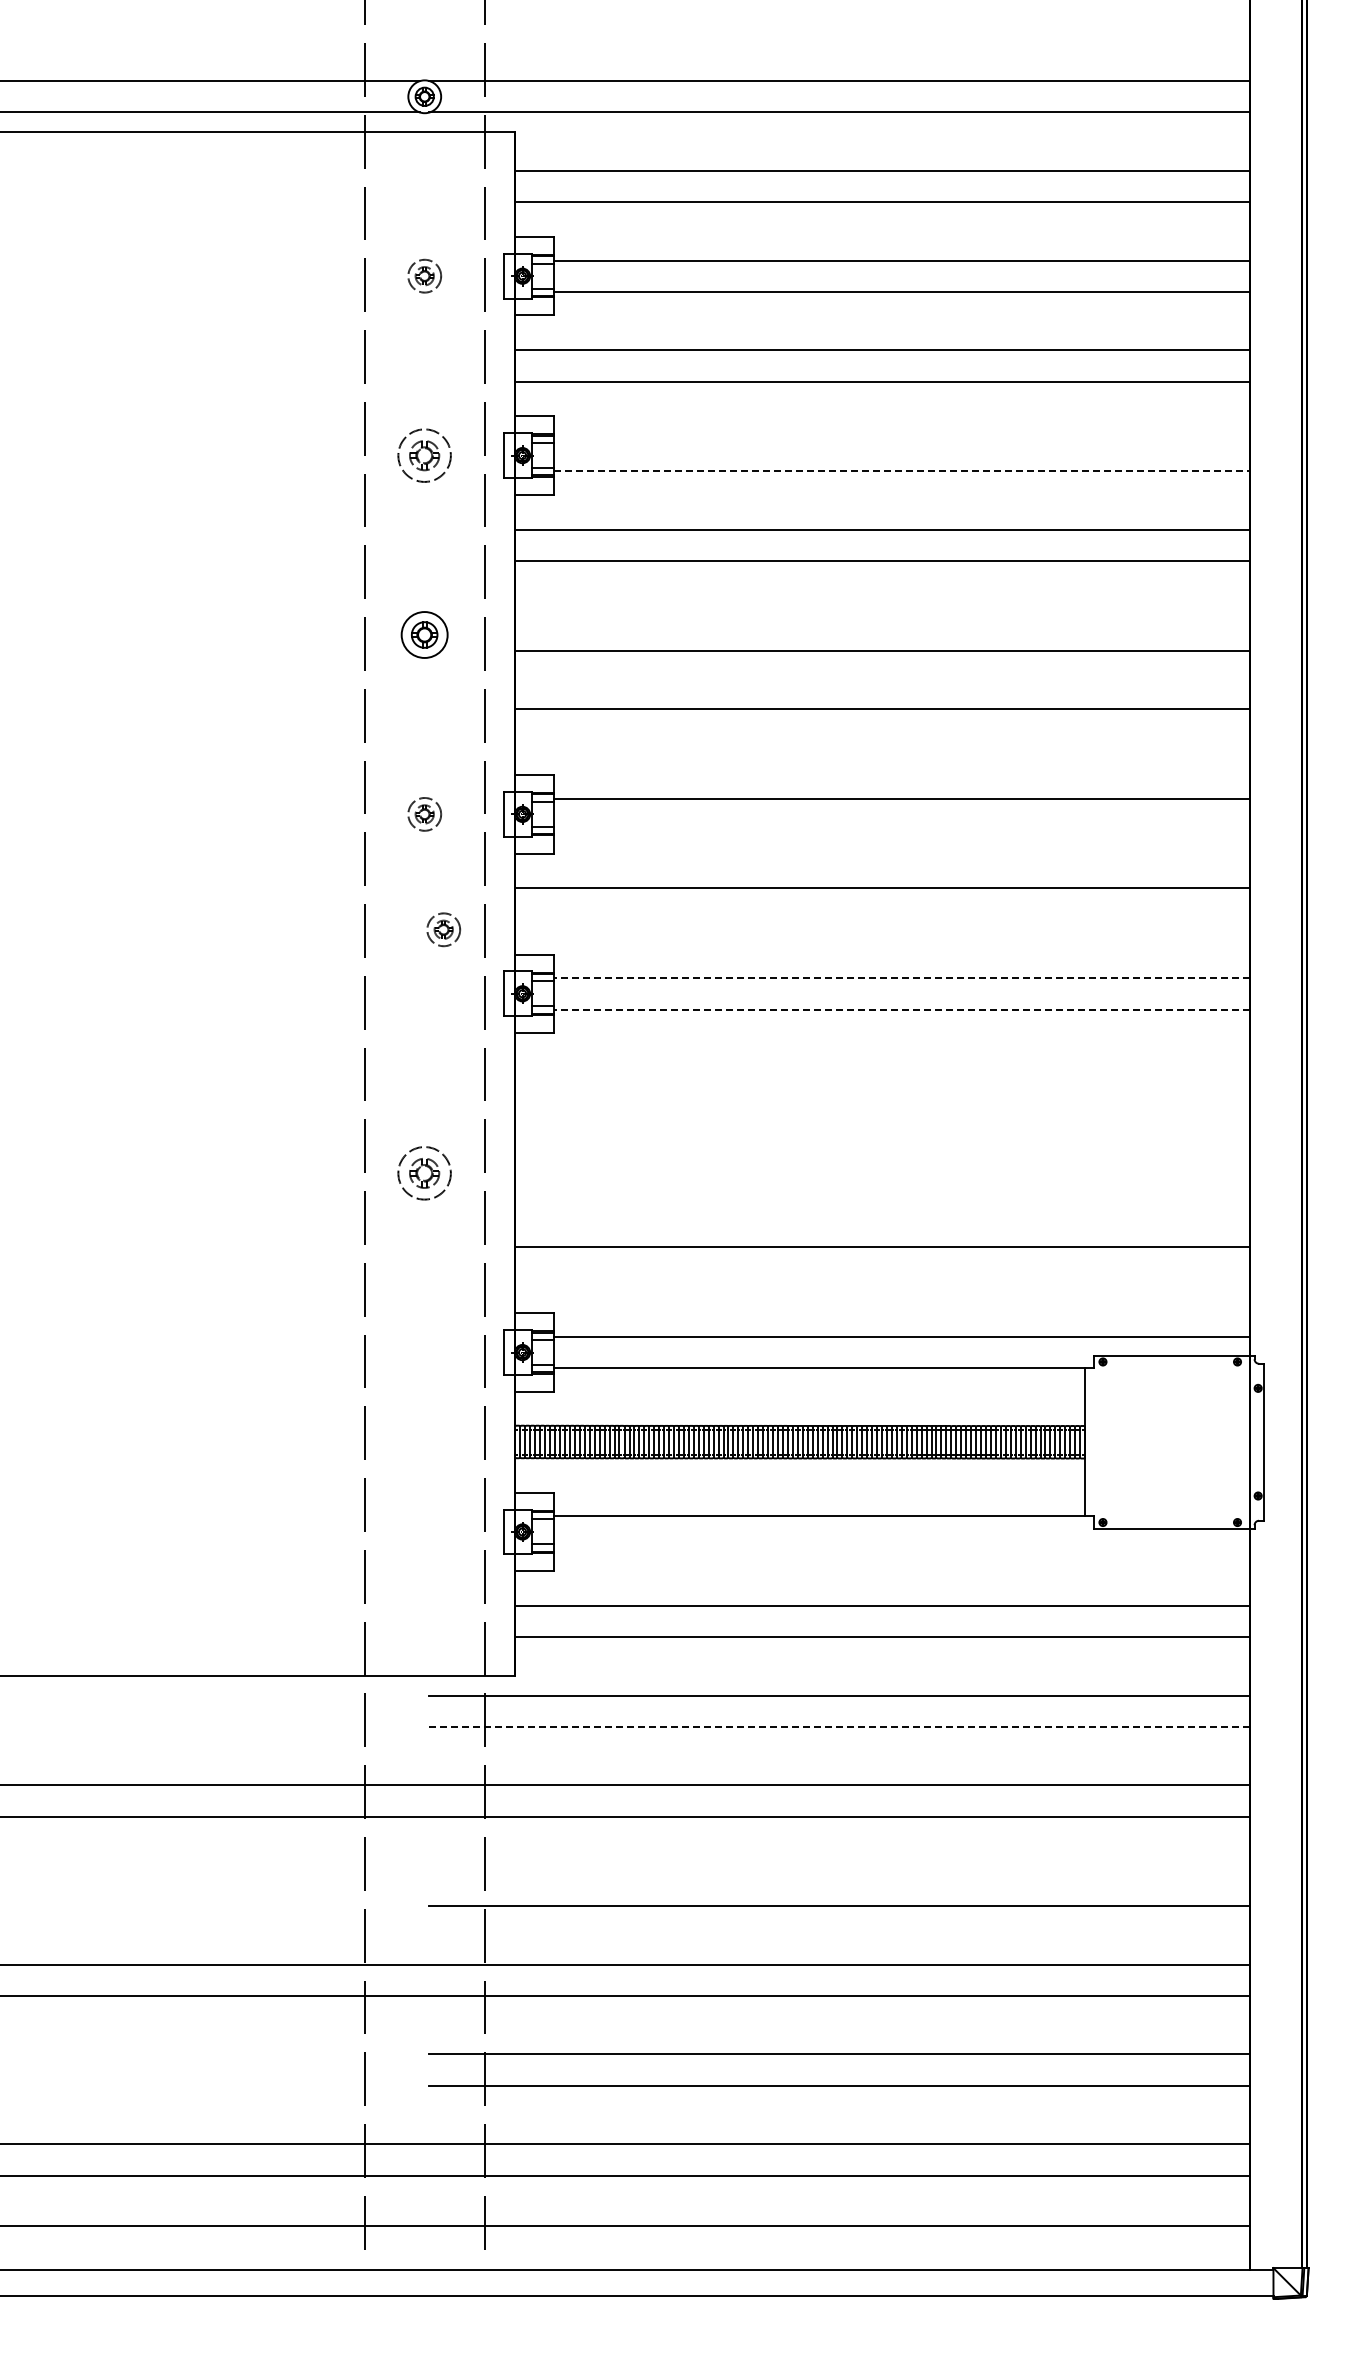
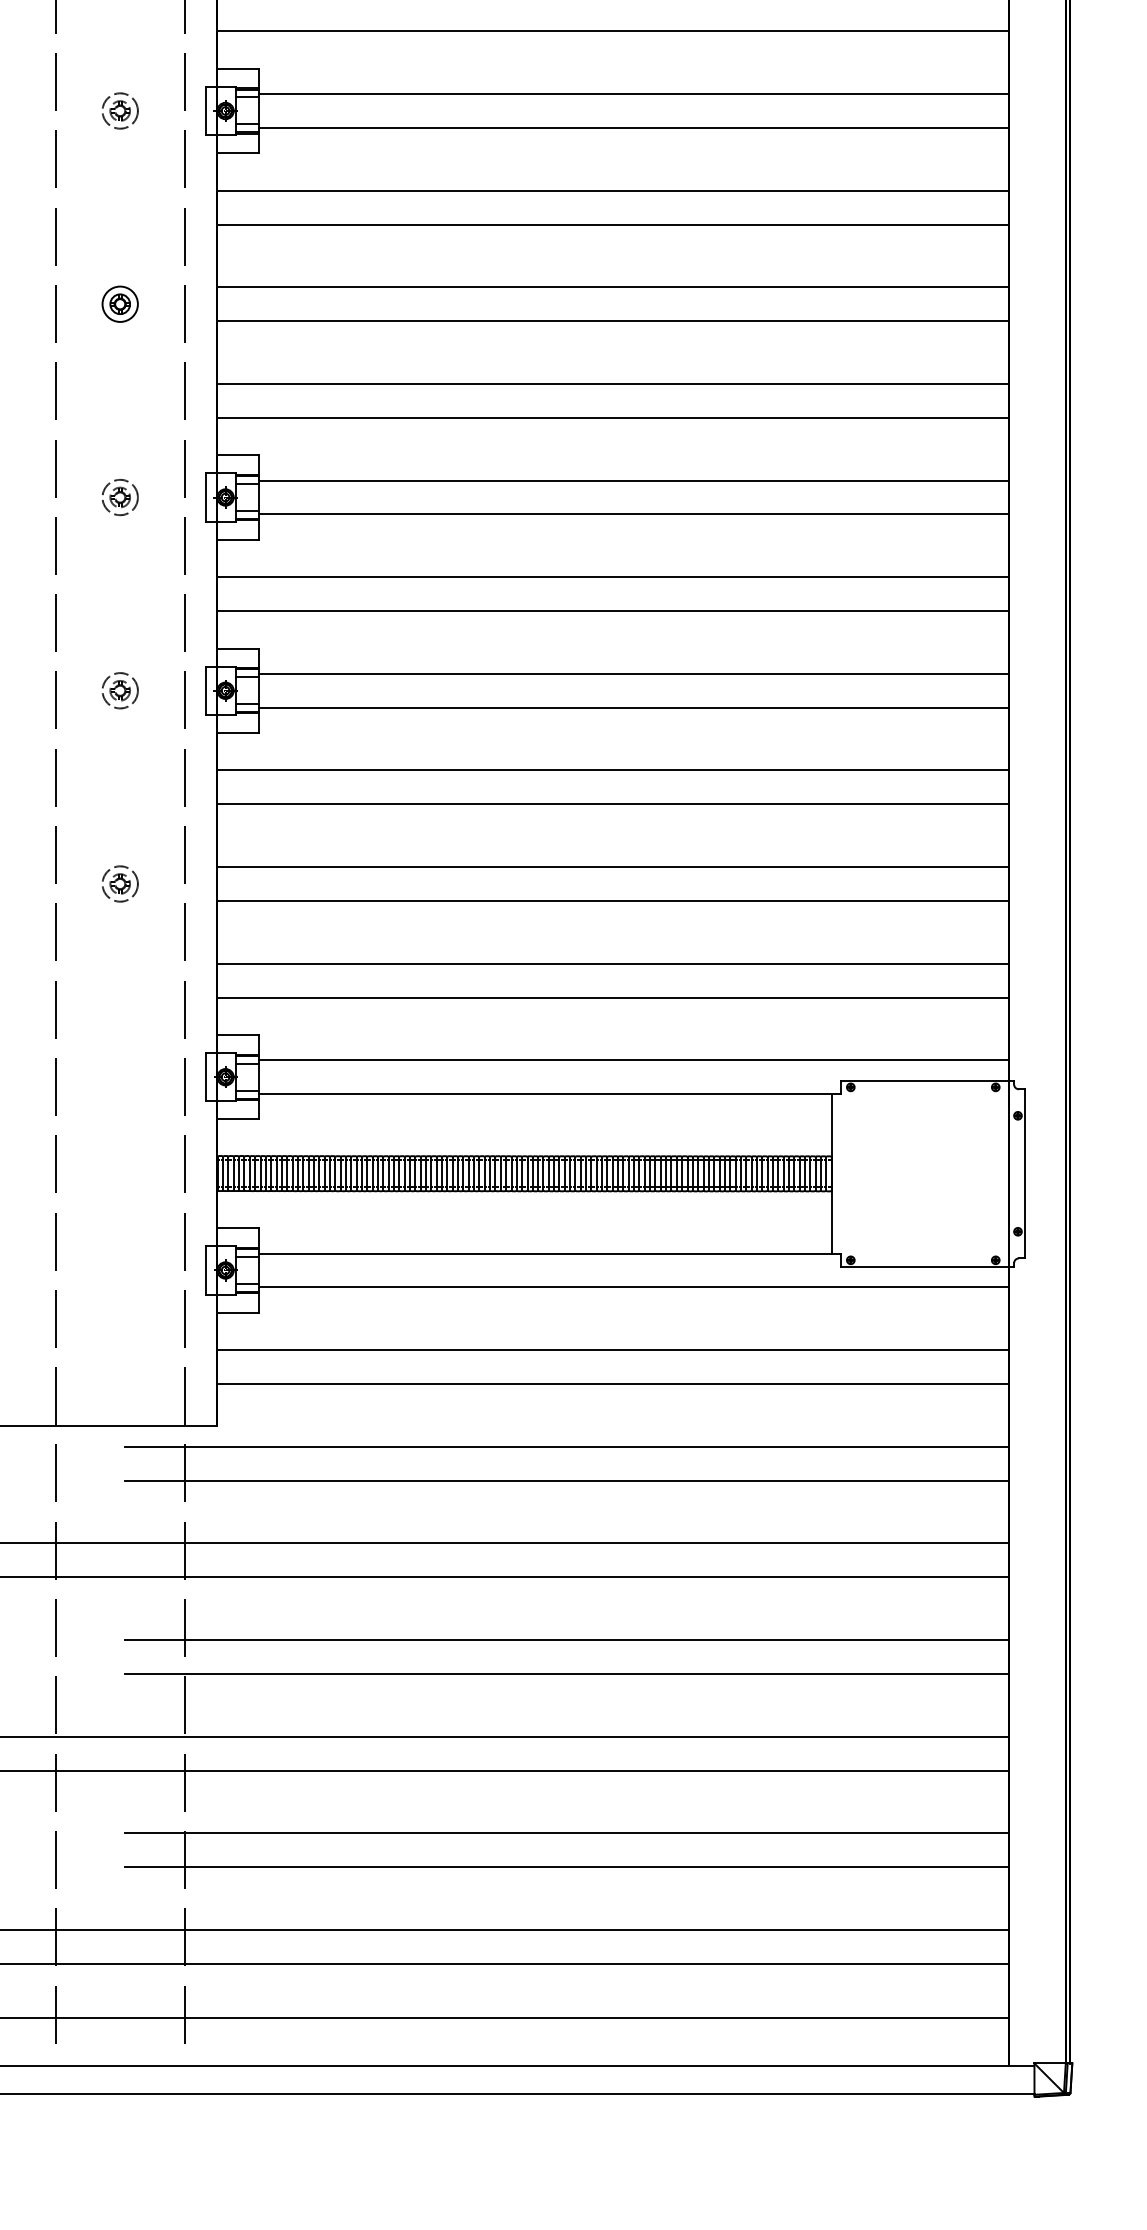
line: (901, 439) -> (633, 93), added
part: (424, 455) -> (119, 110), size x0.62
line: (901, 471) -> (633, 128), dashed -> solid
line: (881, 619) -> (612, 287), added
part: (424, 634) -> (119, 303), size x0.71
line: (881, 740) -> (612, 417), added
line: (901, 830) -> (633, 514), added
line: (881, 919) -> (612, 610), added
part: (443, 929) -> (119, 690), moved
line: (901, 978) -> (633, 674), dashed -> solid
line: (901, 1009) -> (633, 707), dashed -> solid
line: (881, 1067) -> (612, 770), added
line: (881, 1099) -> (612, 804), added
line: (881, 1157) -> (612, 867), added
part: (424, 1172) -> (119, 883), size x0.62
line: (881, 1188) -> (612, 900), added
line: (881, 1278) -> (612, 997), added
line: (901, 1547) -> (633, 1287), added
line: (840, 1727) -> (568, 1481), dashed -> solid
line: (839, 1875) -> (566, 1640), added

